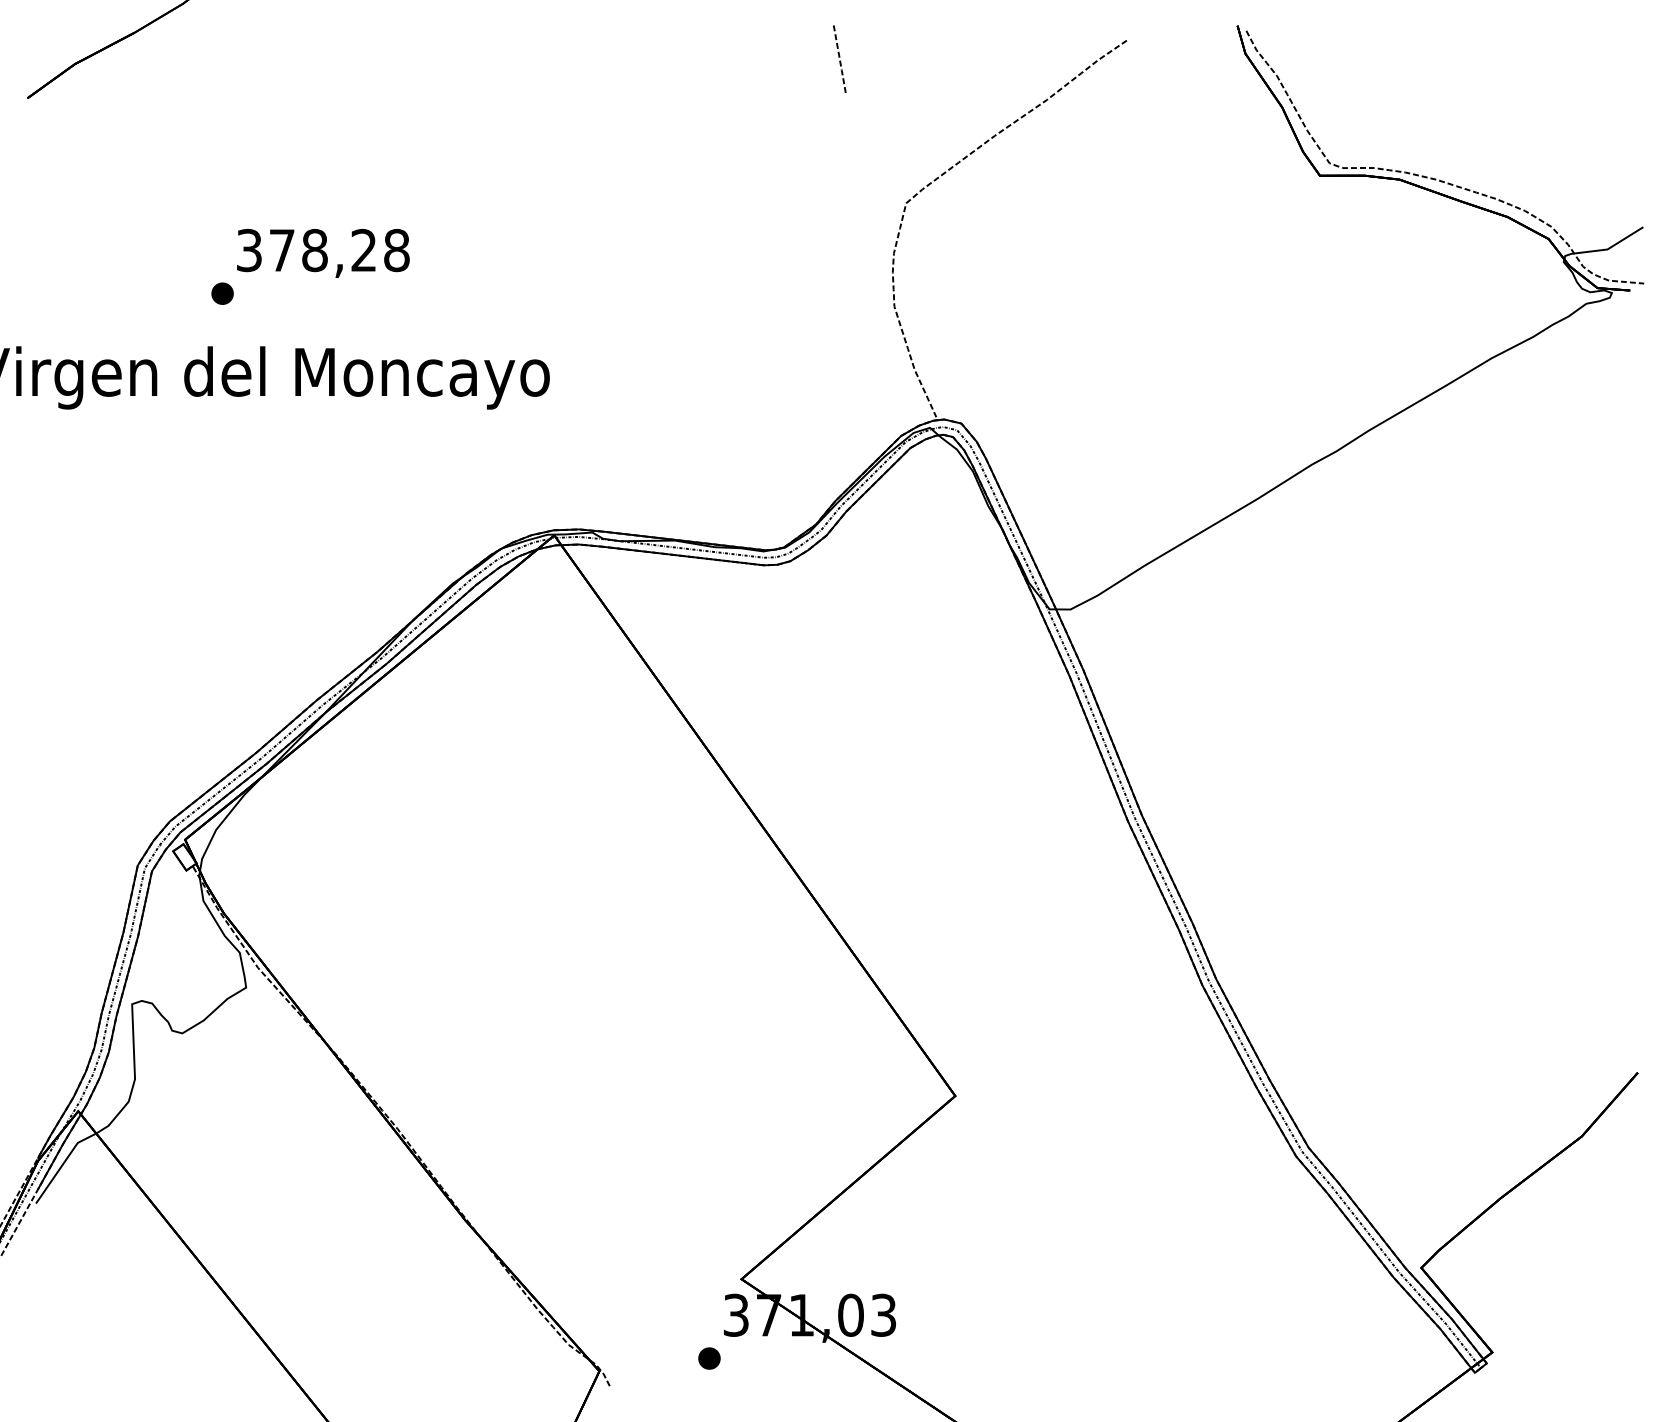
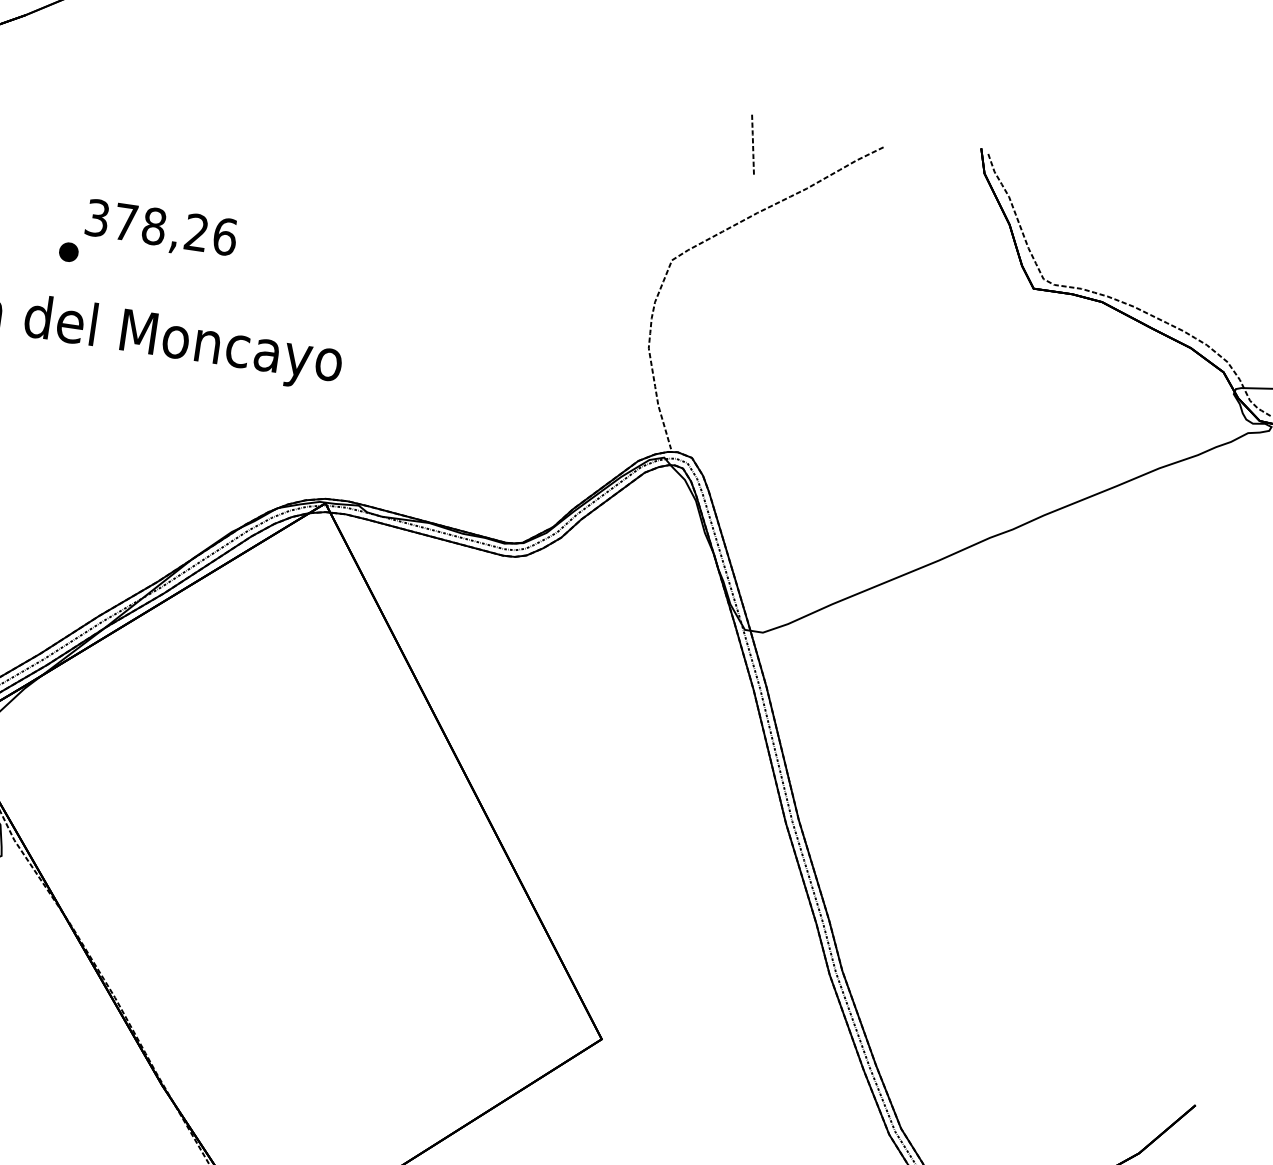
line: (839, 57) -> (753, 143), moved
text: (397, 249) -> (225, 236), 378,28 -> 378,26

